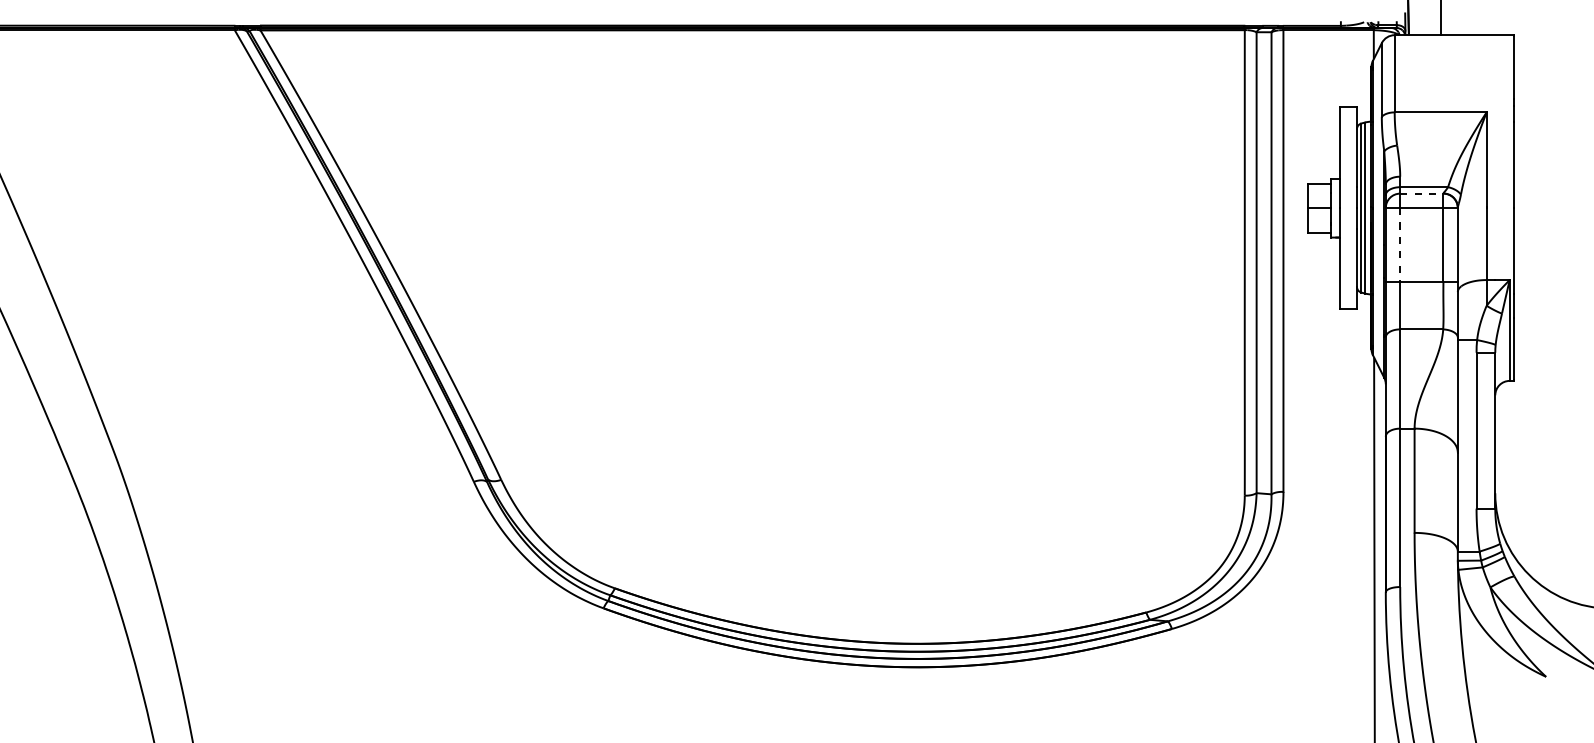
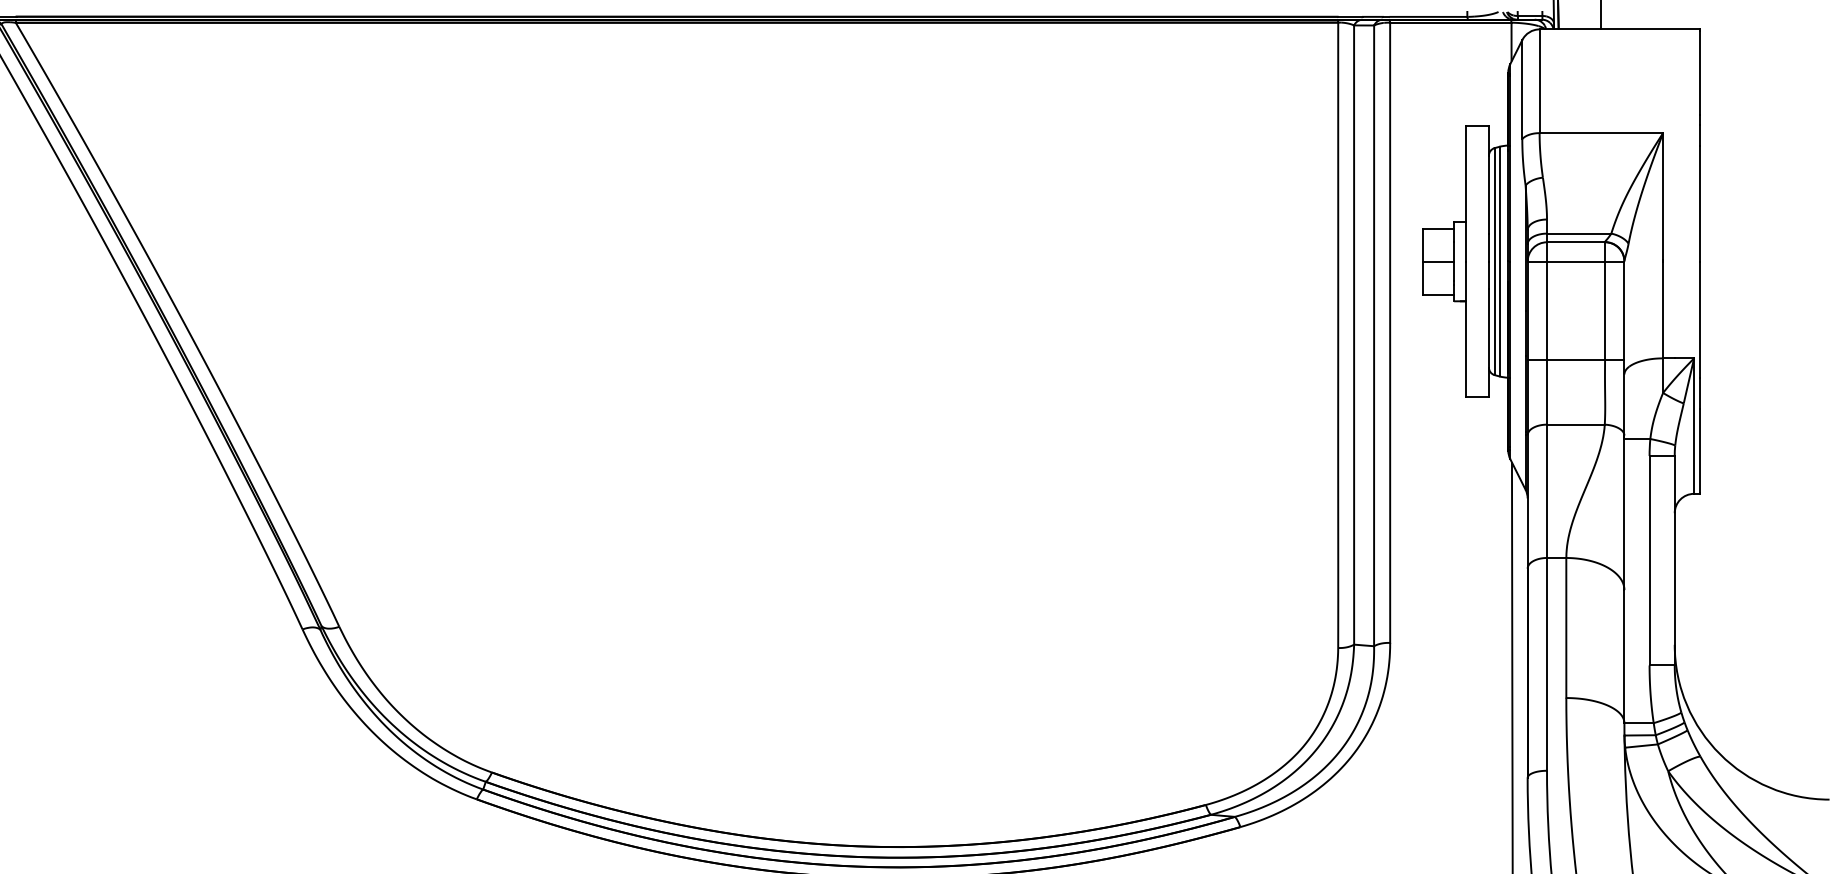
line: (1421, 193) -> (1575, 242), dashed -> solid
line: (1400, 244) -> (1547, 310), dashed -> solid

